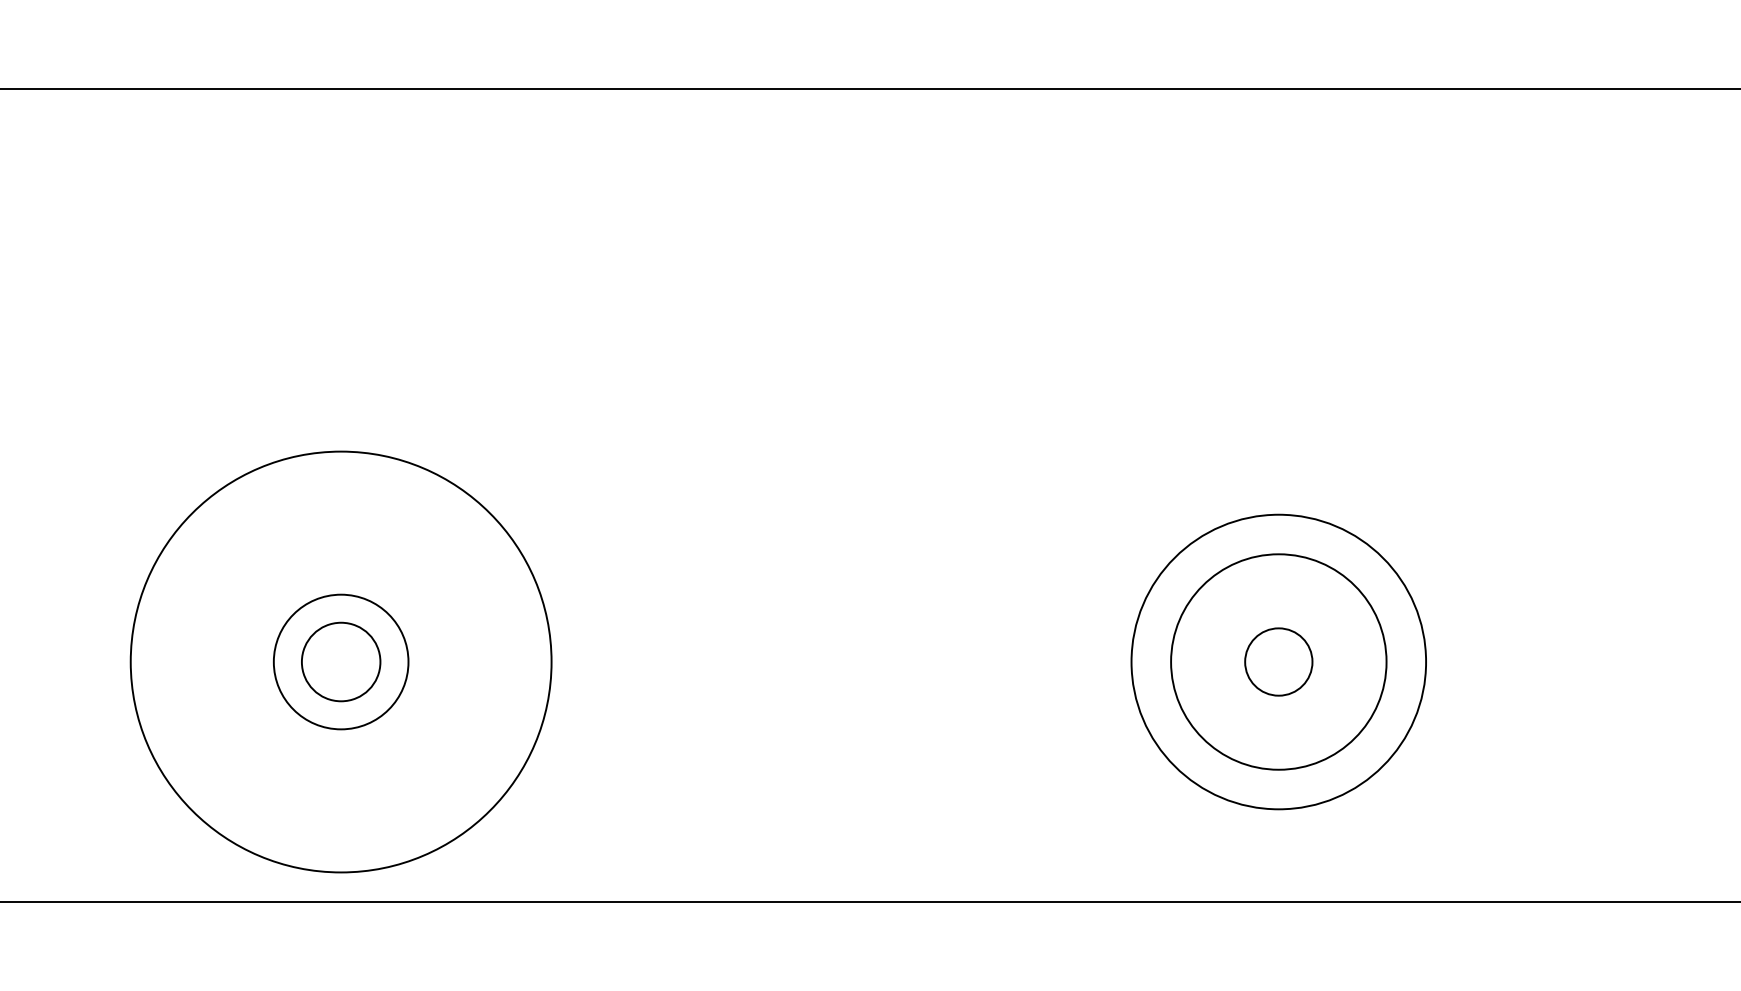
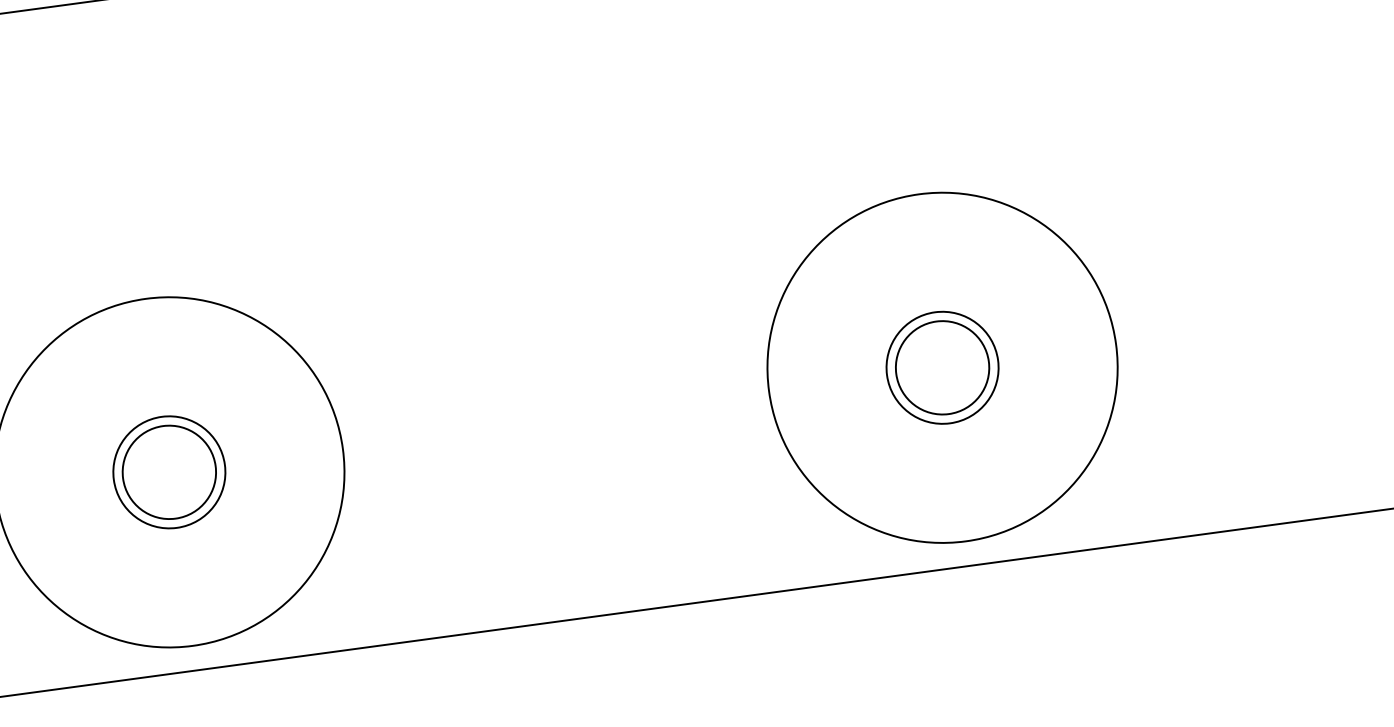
circle: (341, 661) -> (169, 471), size x1.43
circle: (1278, 661) -> (942, 367), size x0.62
circle: (1278, 661) -> (942, 367), size x1.43
circle: (1278, 661) -> (942, 367), size x1.67

